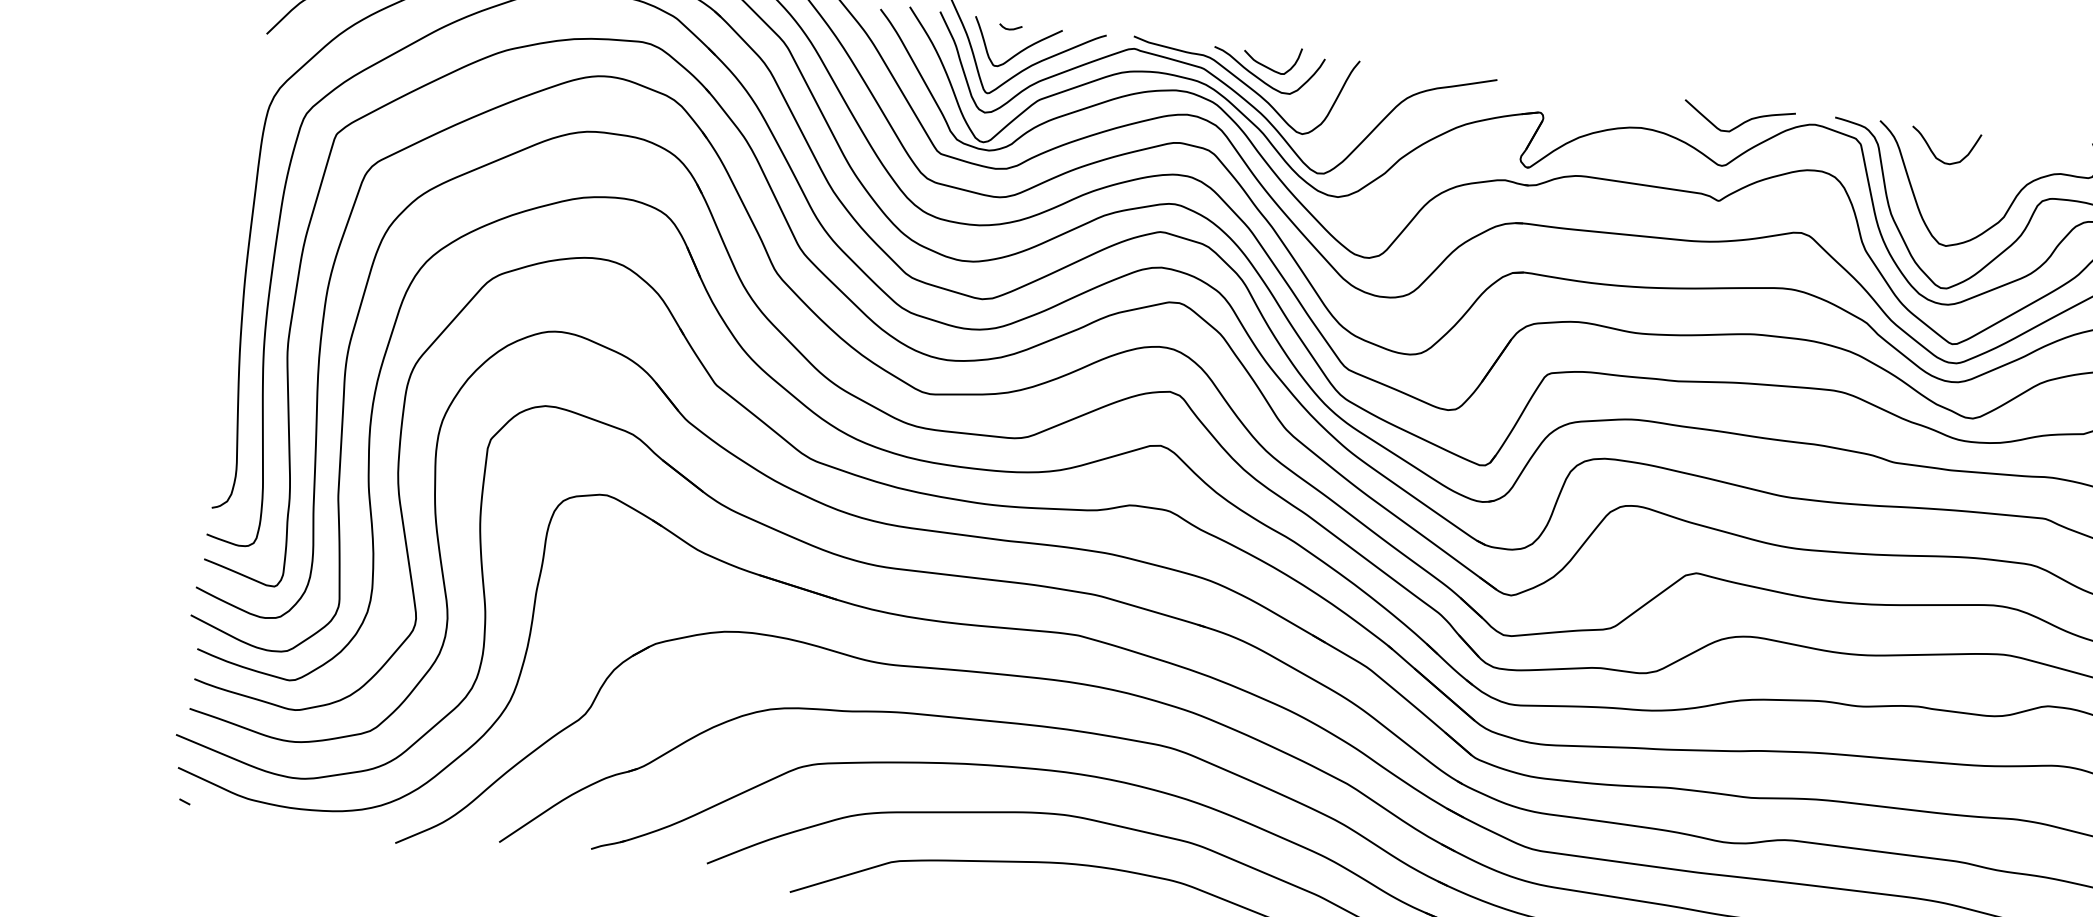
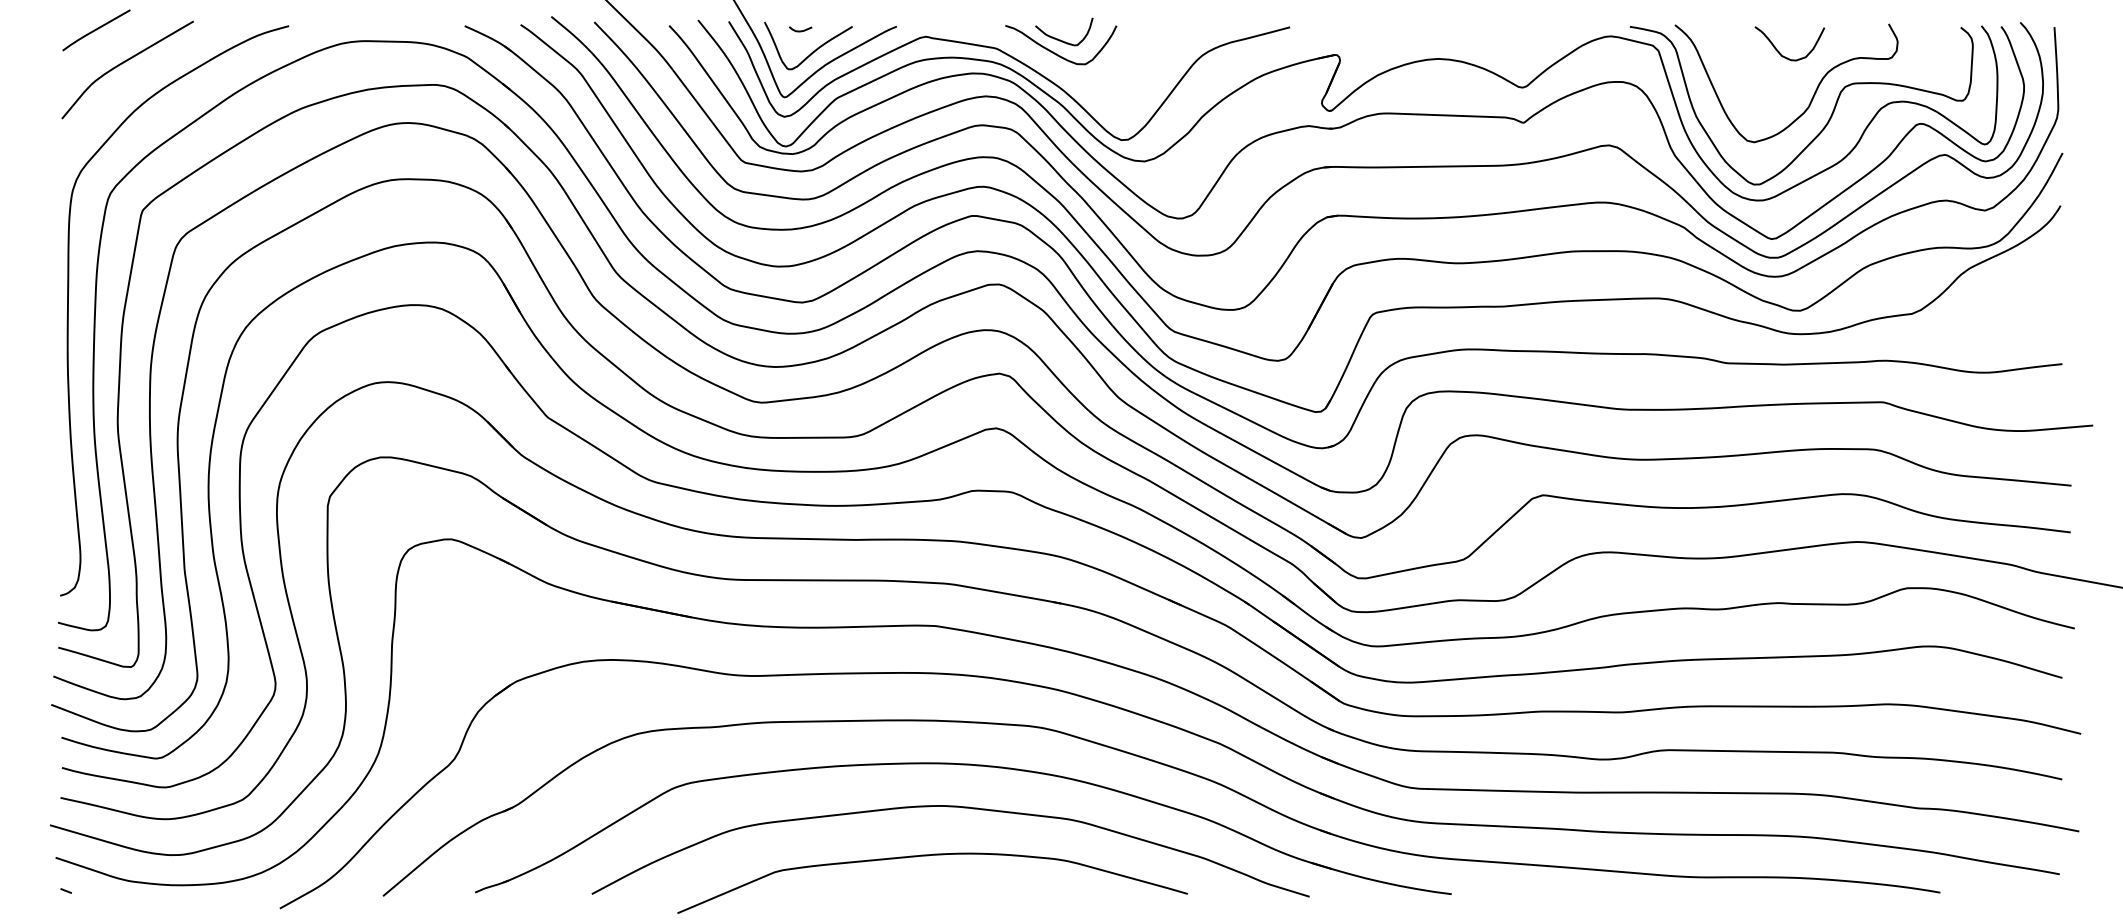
curve: (1244, 85) -> (1039, 60), removed
curve: (1740, 123) -> (1536, 43), removed
curve: (1935, 154) -> (1780, 52), moved

